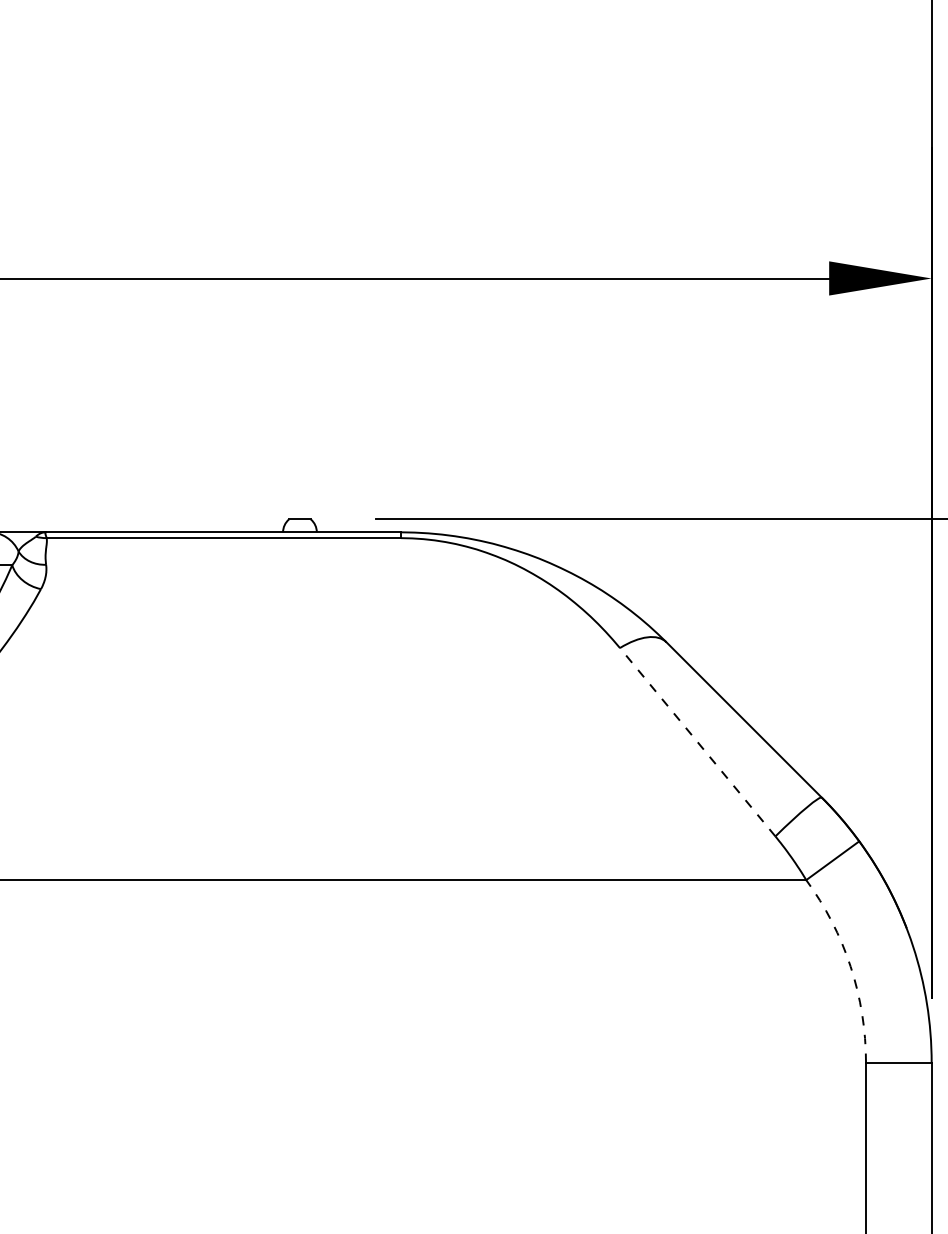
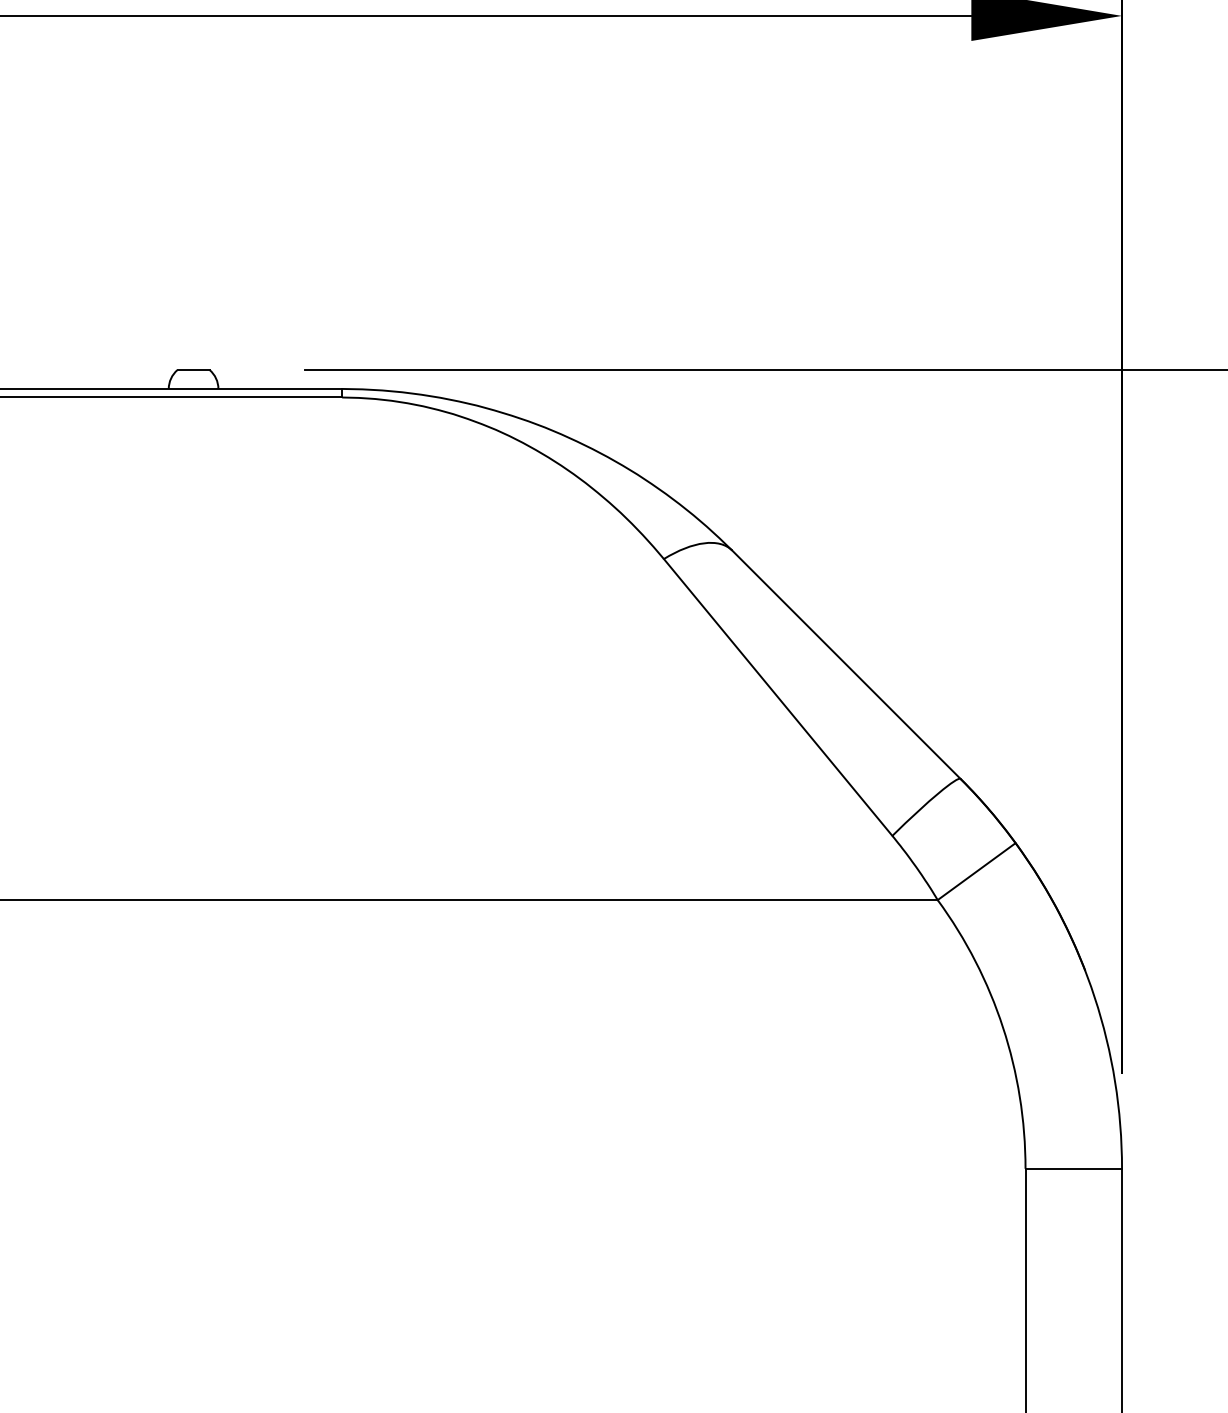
line: (697, 741) -> (777, 696), dashed -> solid
arc: (850, 966) -> (1002, 1027), dashed -> solid

